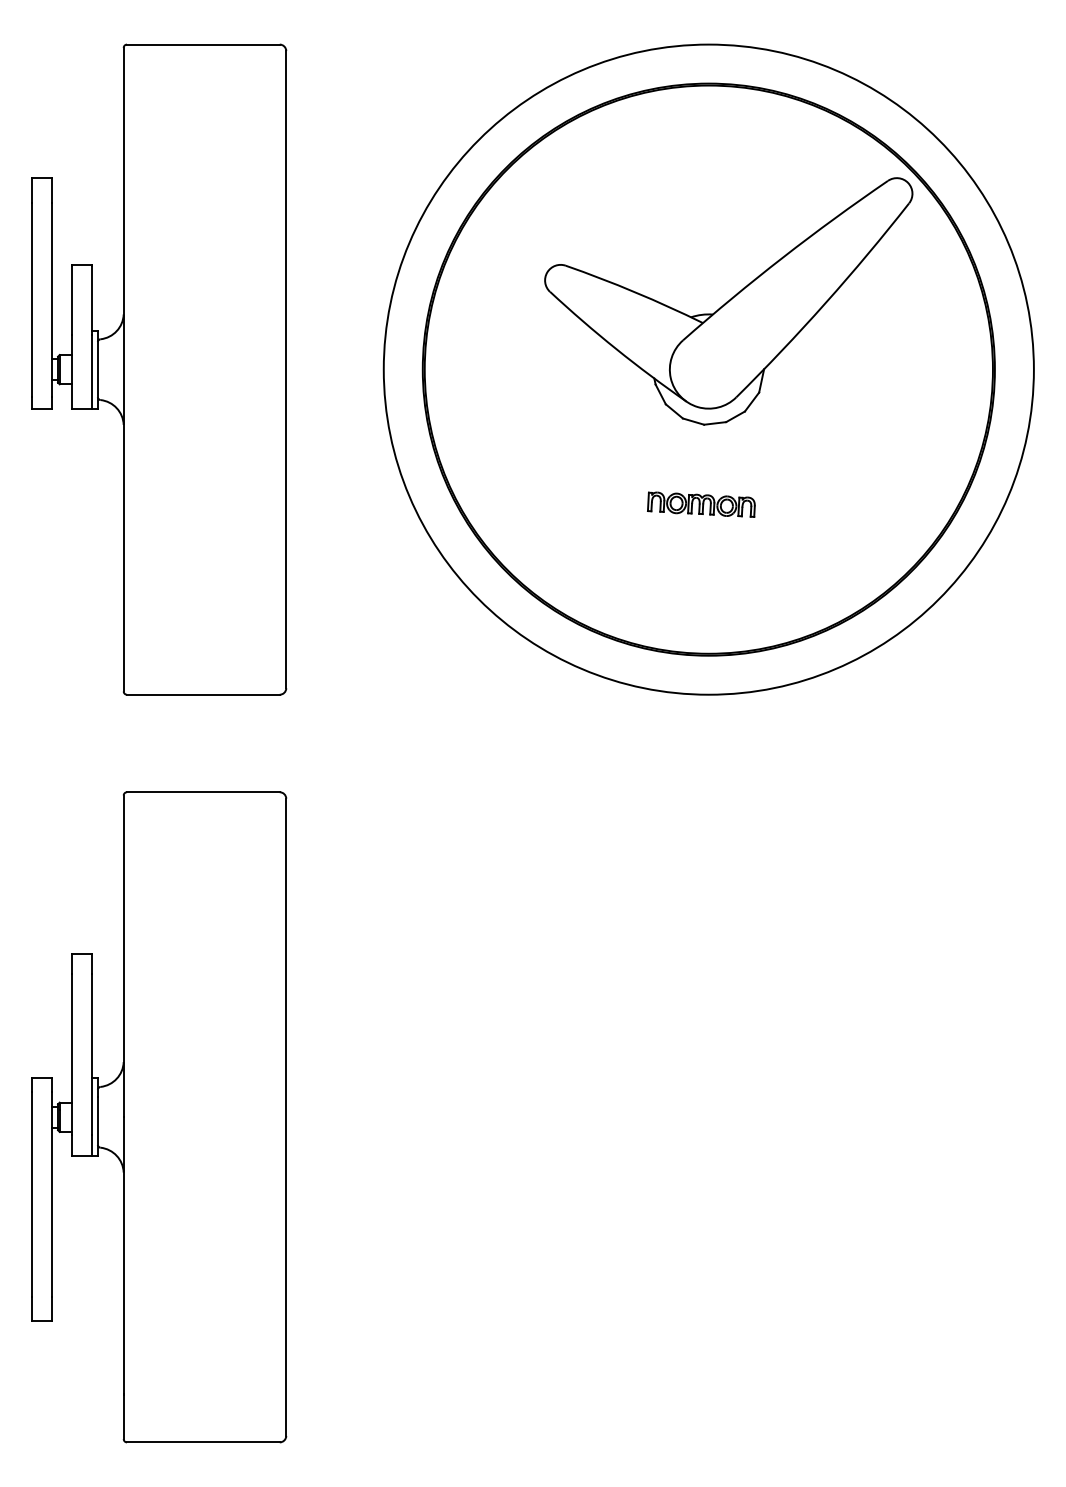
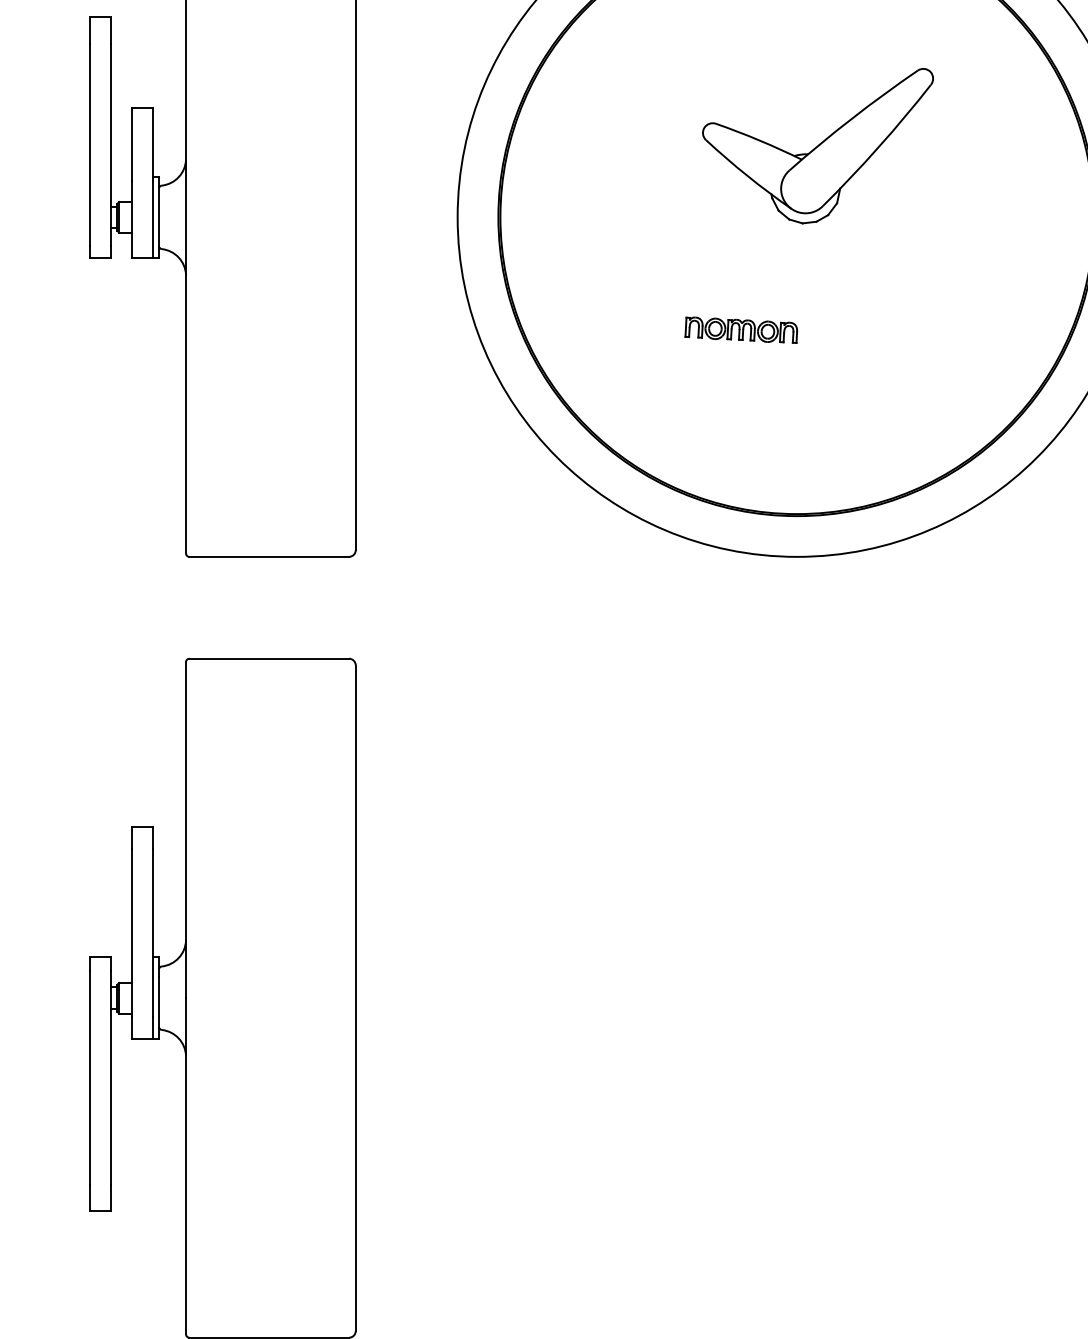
part: (728, 301) -> (817, 146), size x0.6
part: (701, 504) -> (741, 329), moved

